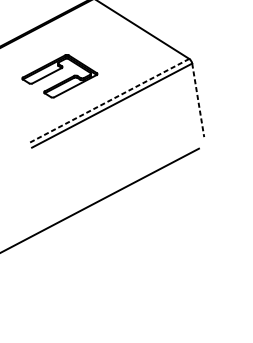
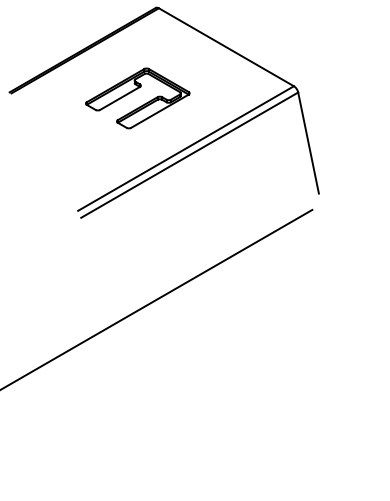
part: (57, 71) -> (134, 91), moved
line: (110, 100) -> (186, 148), dashed -> solid
line: (198, 100) -> (308, 143), dashed -> solid

